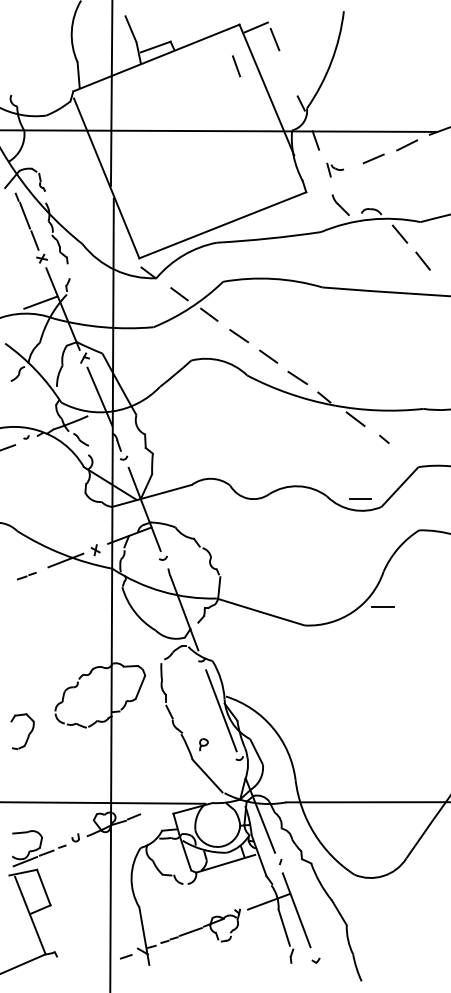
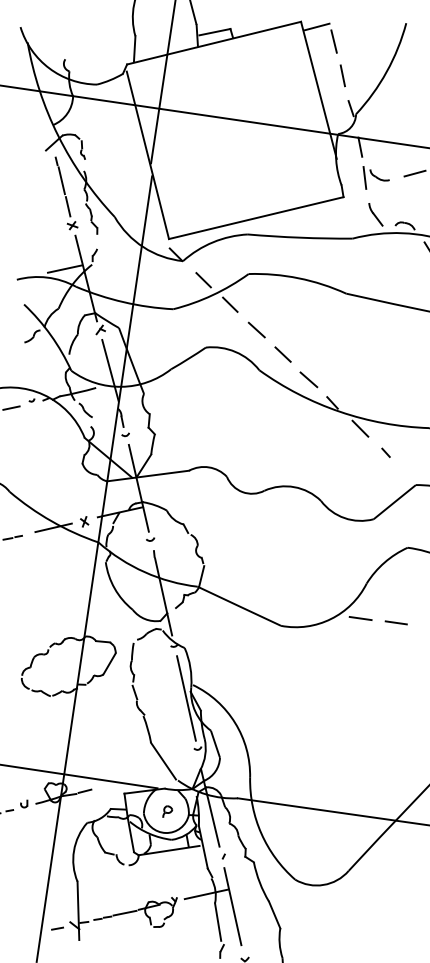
line: (236, 66) -> (342, 76), moved
part: (335, 169) -> (375, 178), size x1.67
line: (360, 498) -> (396, 622), moved
part: (203, 744) -> (167, 811), moved

